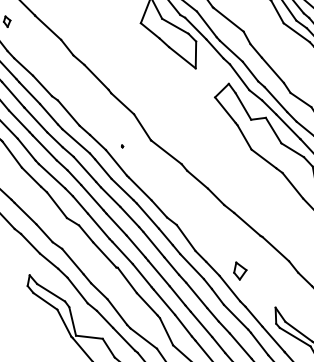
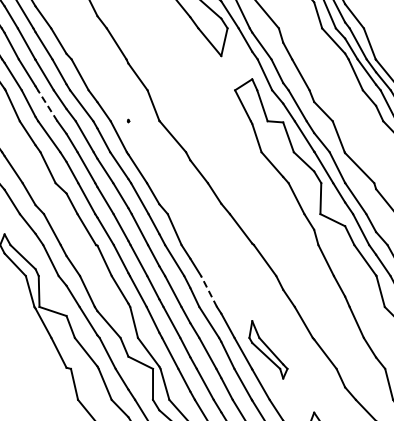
line: (44, 147) -> (47, 105), solid -> dashed
part: (239, 270) -> (223, 274), removed
line: (229, 288) -> (208, 291), solid -> dashed

